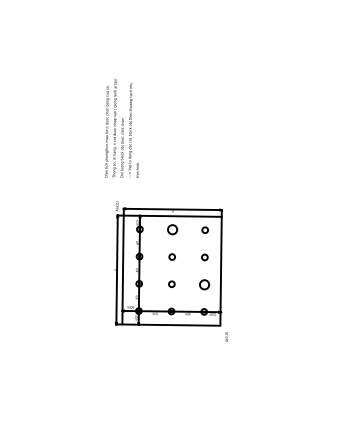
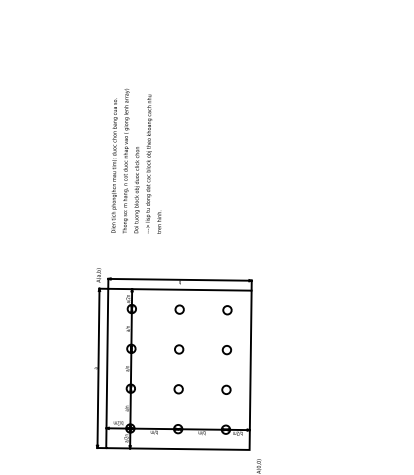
text: (121, 128) -> (135, 161), moved
part: (172, 229) -> (179, 309), size x0.62
part: (204, 284) -> (226, 389), size x0.62

